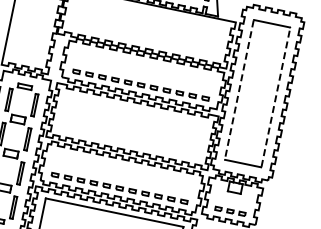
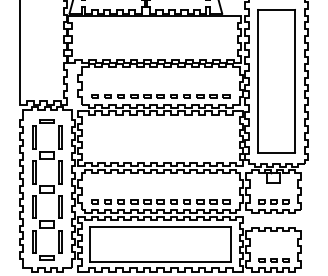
line: (238, 90) -> (257, 81), dashed -> solid
line: (276, 97) -> (295, 81), dashed -> solid

